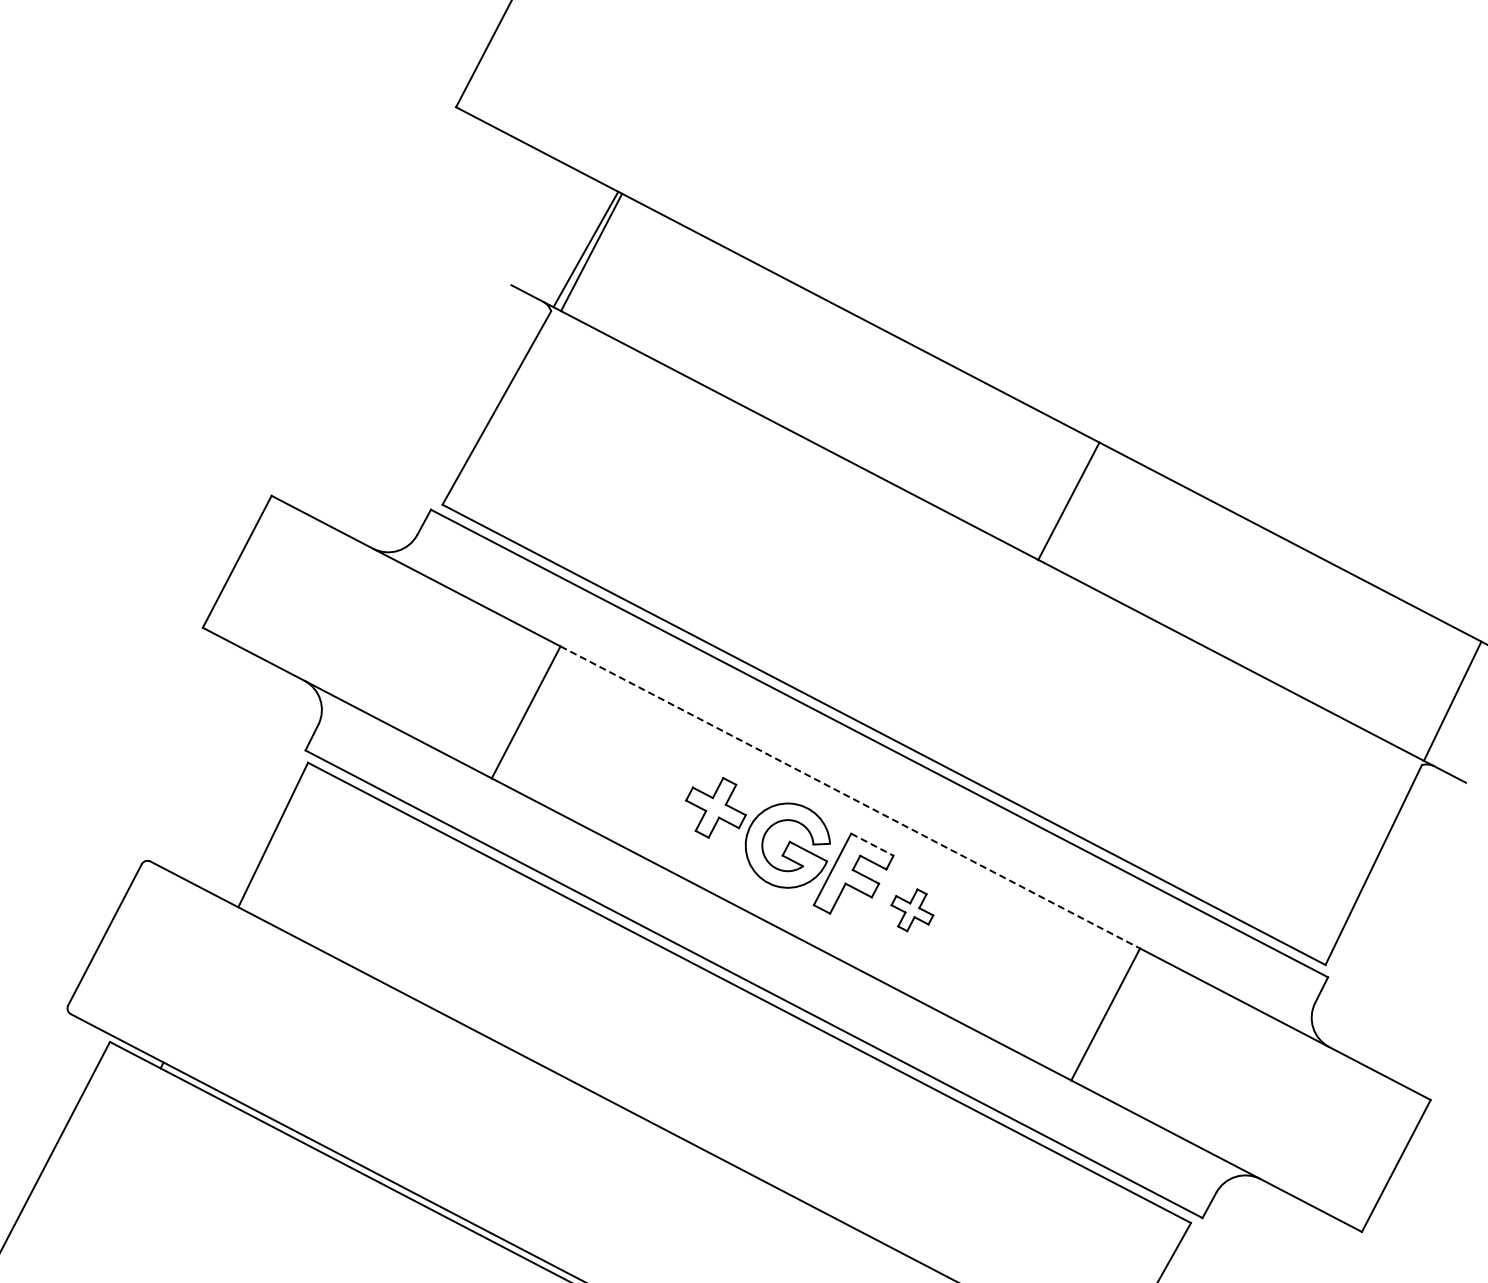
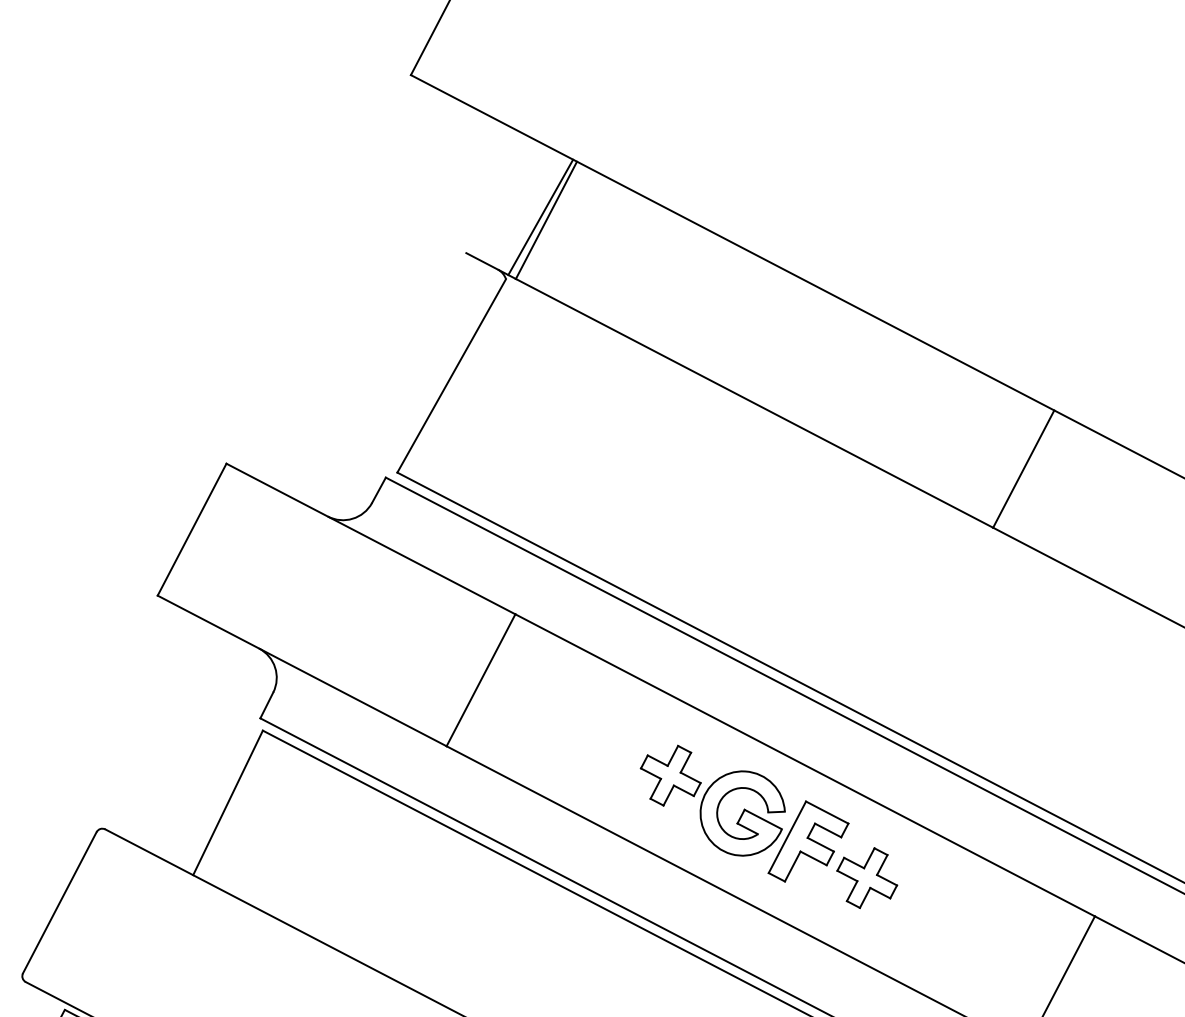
line: (850, 797) -> (805, 765), dashed -> solid
line: (872, 844) -> (827, 812), dashed -> solid
part: (912, 910) -> (867, 878), size x1.43

